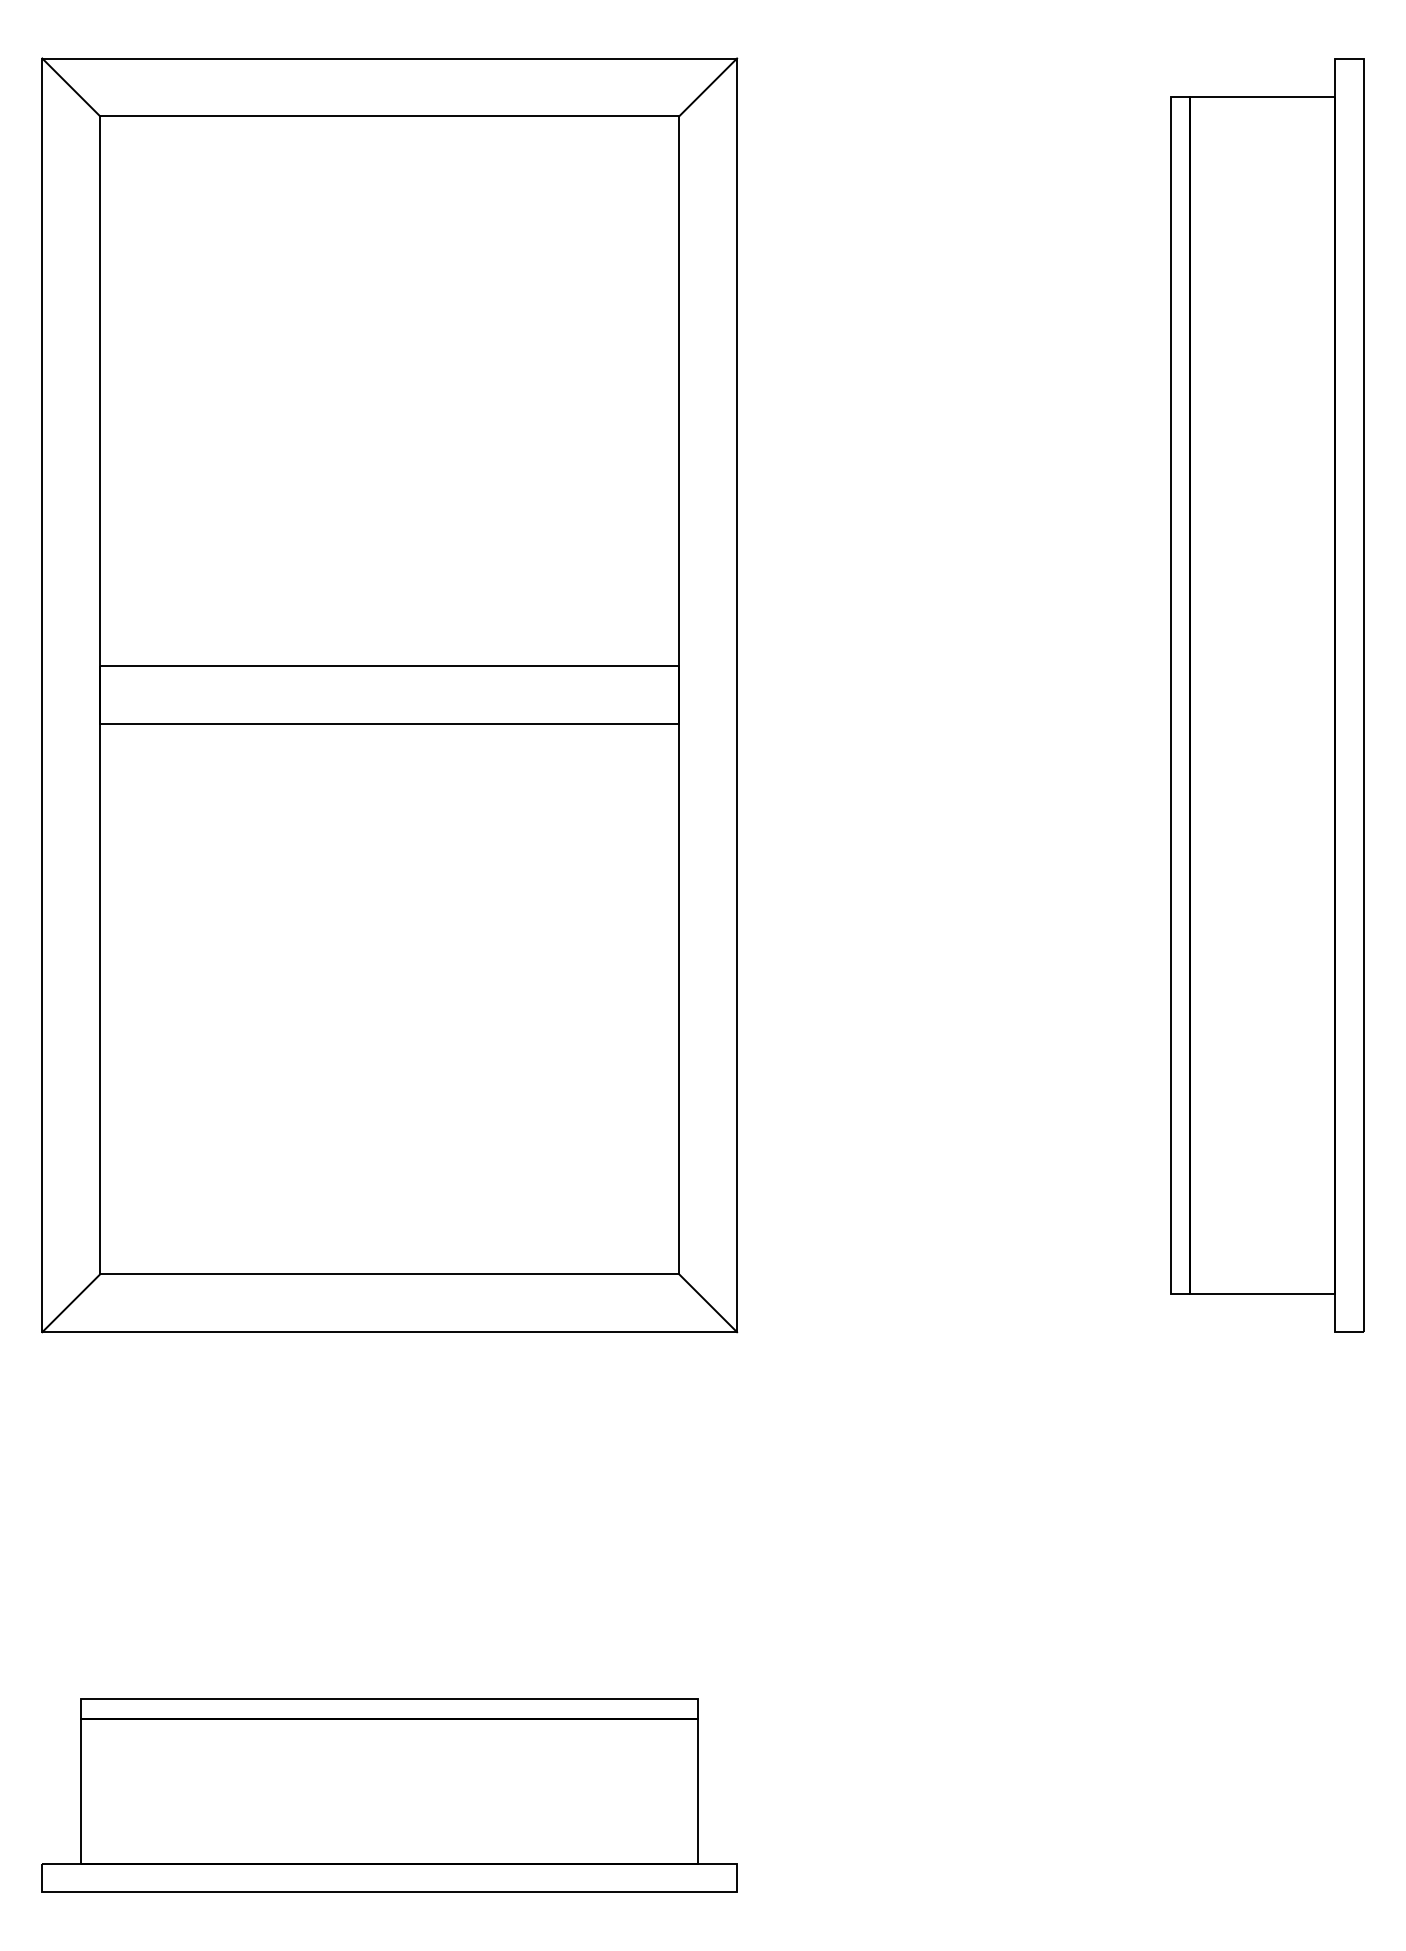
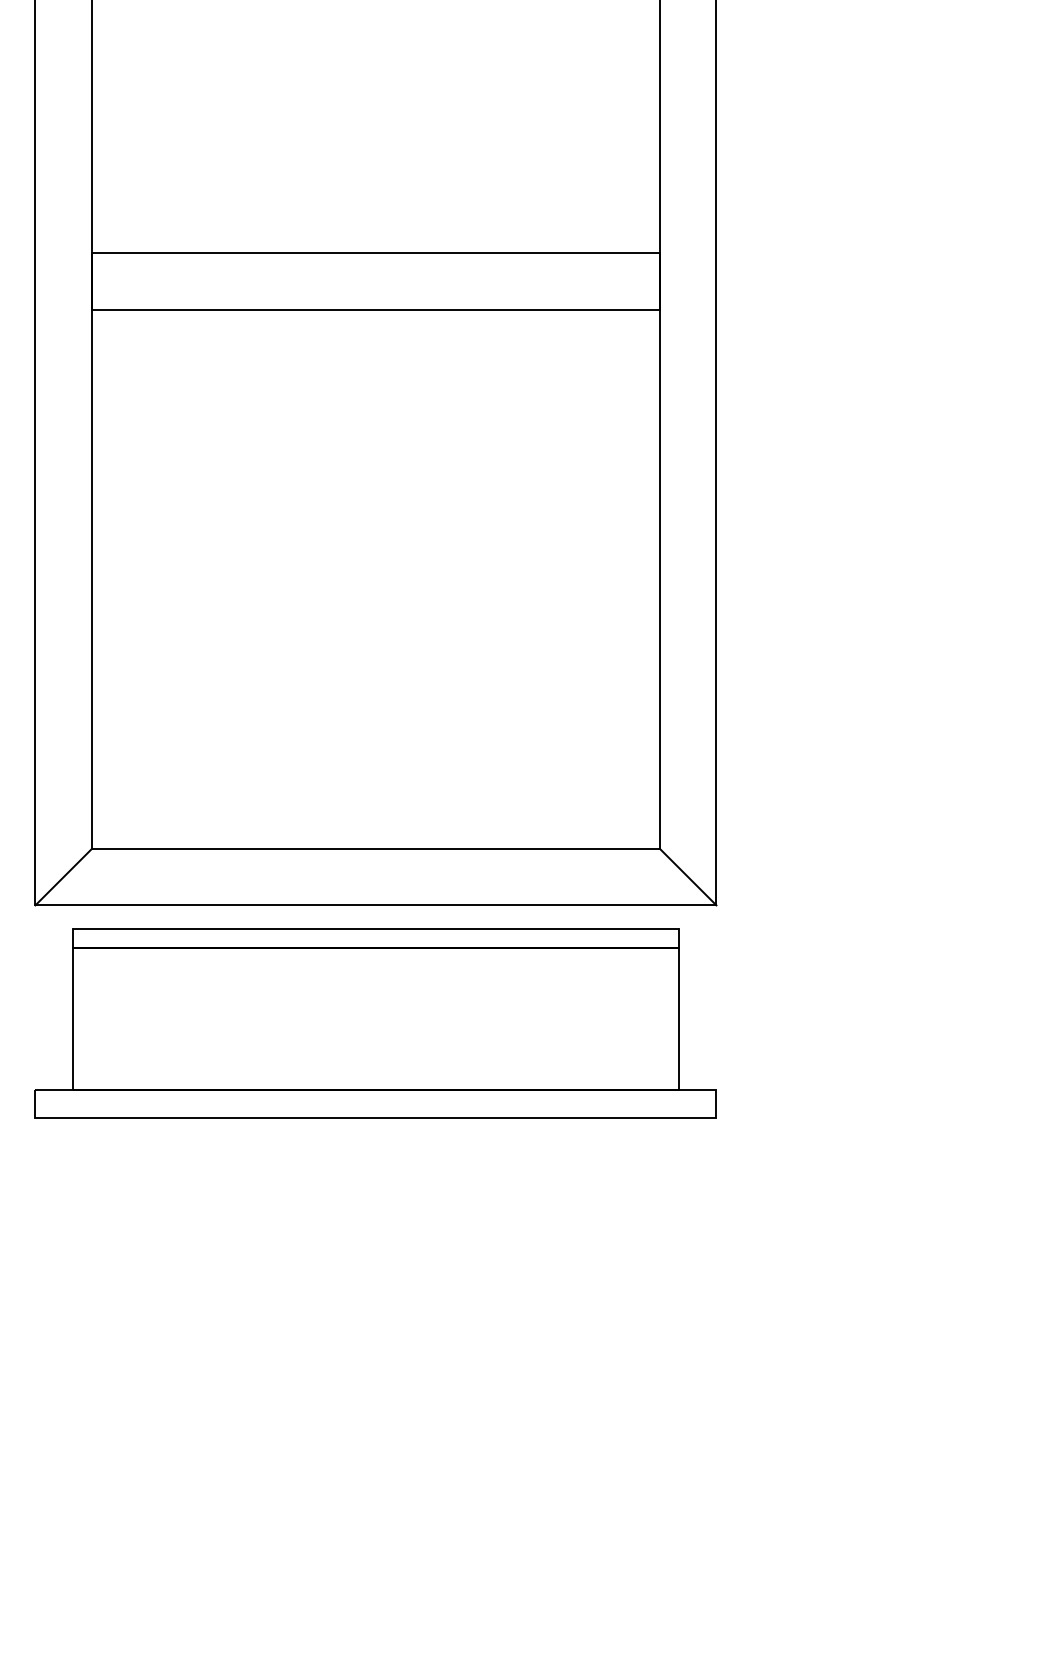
part: (389, 1795) -> (375, 1023), moved

